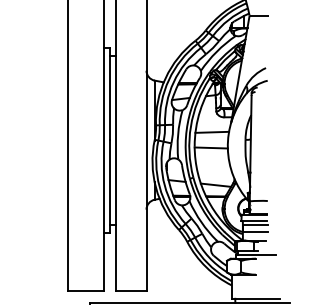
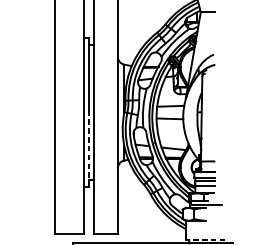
line: (110, 185) -> (88, 149), solid -> dashed
line: (255, 298) -> (205, 239), solid -> dashed

